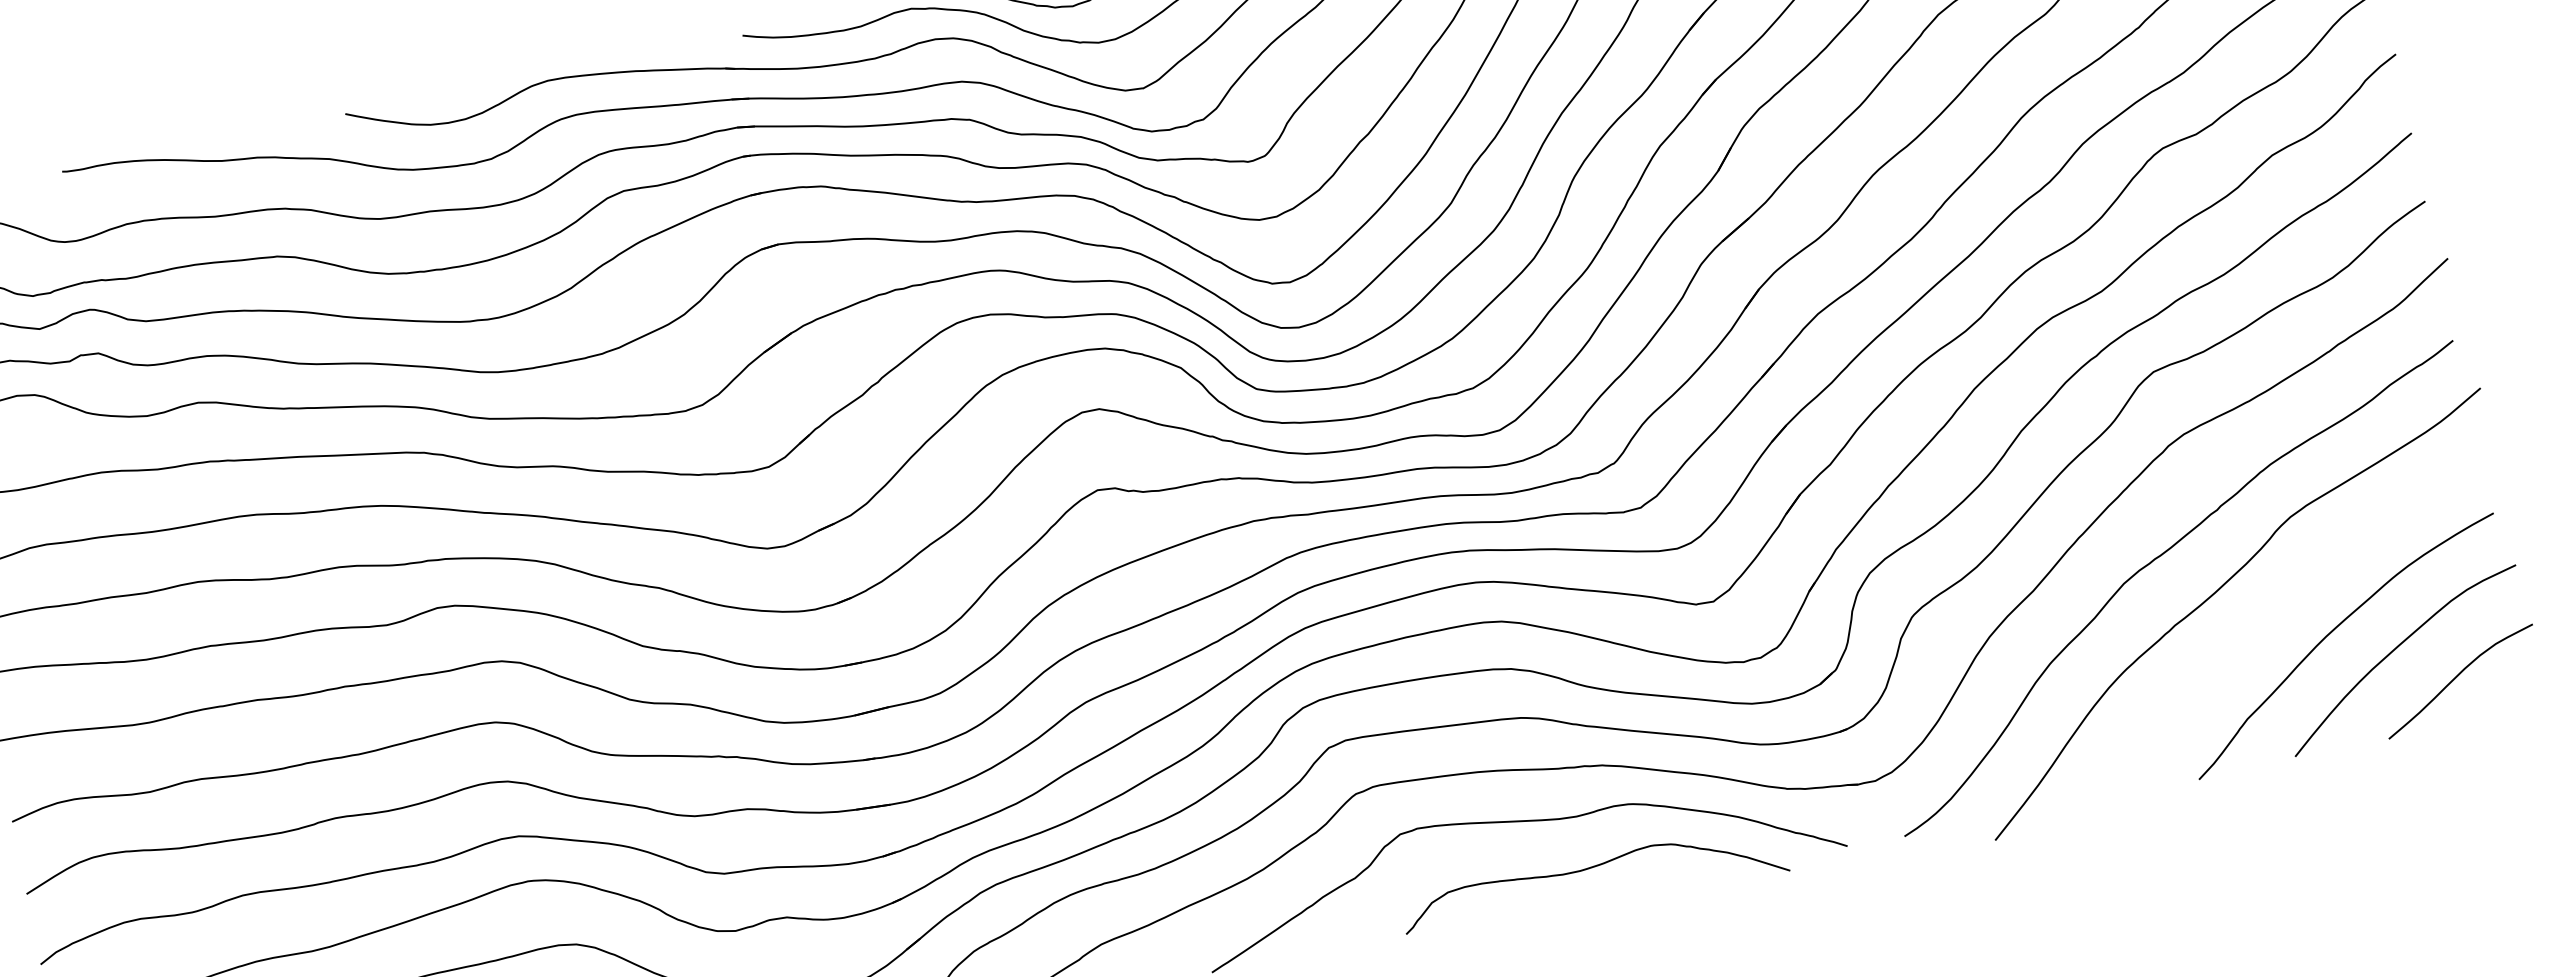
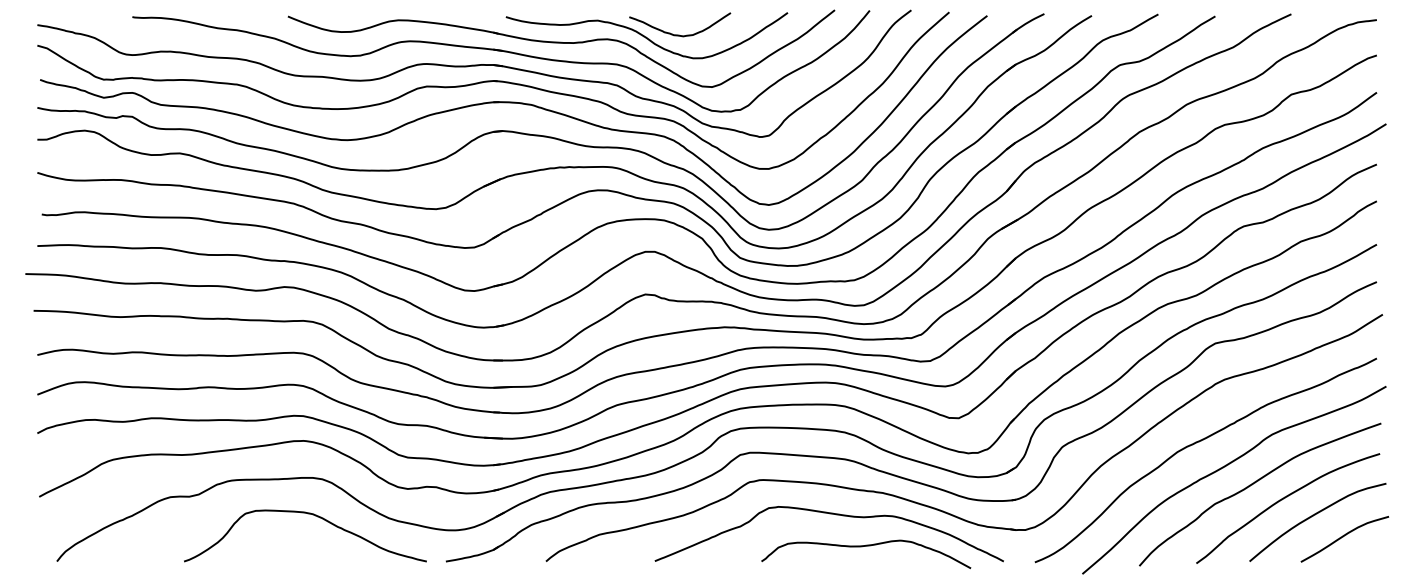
curve: (2272, 617) -> (1252, 485), added

